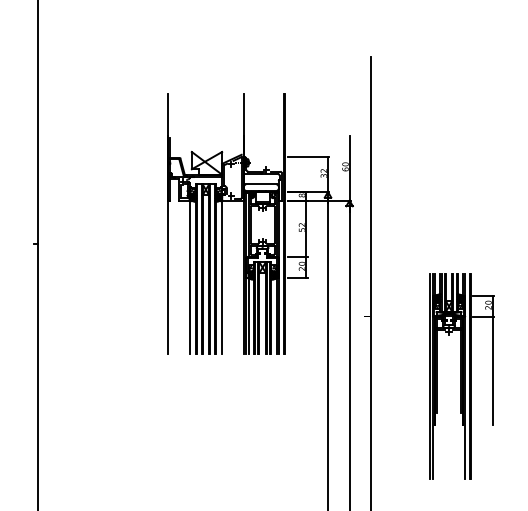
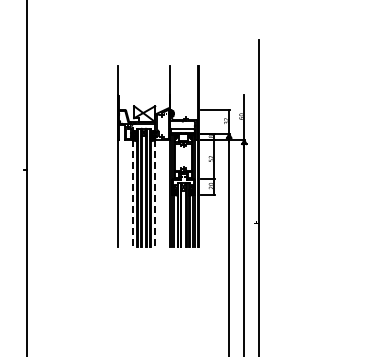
line: (189, 278) -> (132, 194), solid -> dashed
line: (222, 278) -> (155, 194), solid -> dashed
part: (461, 377) -> (322, 263), removed

